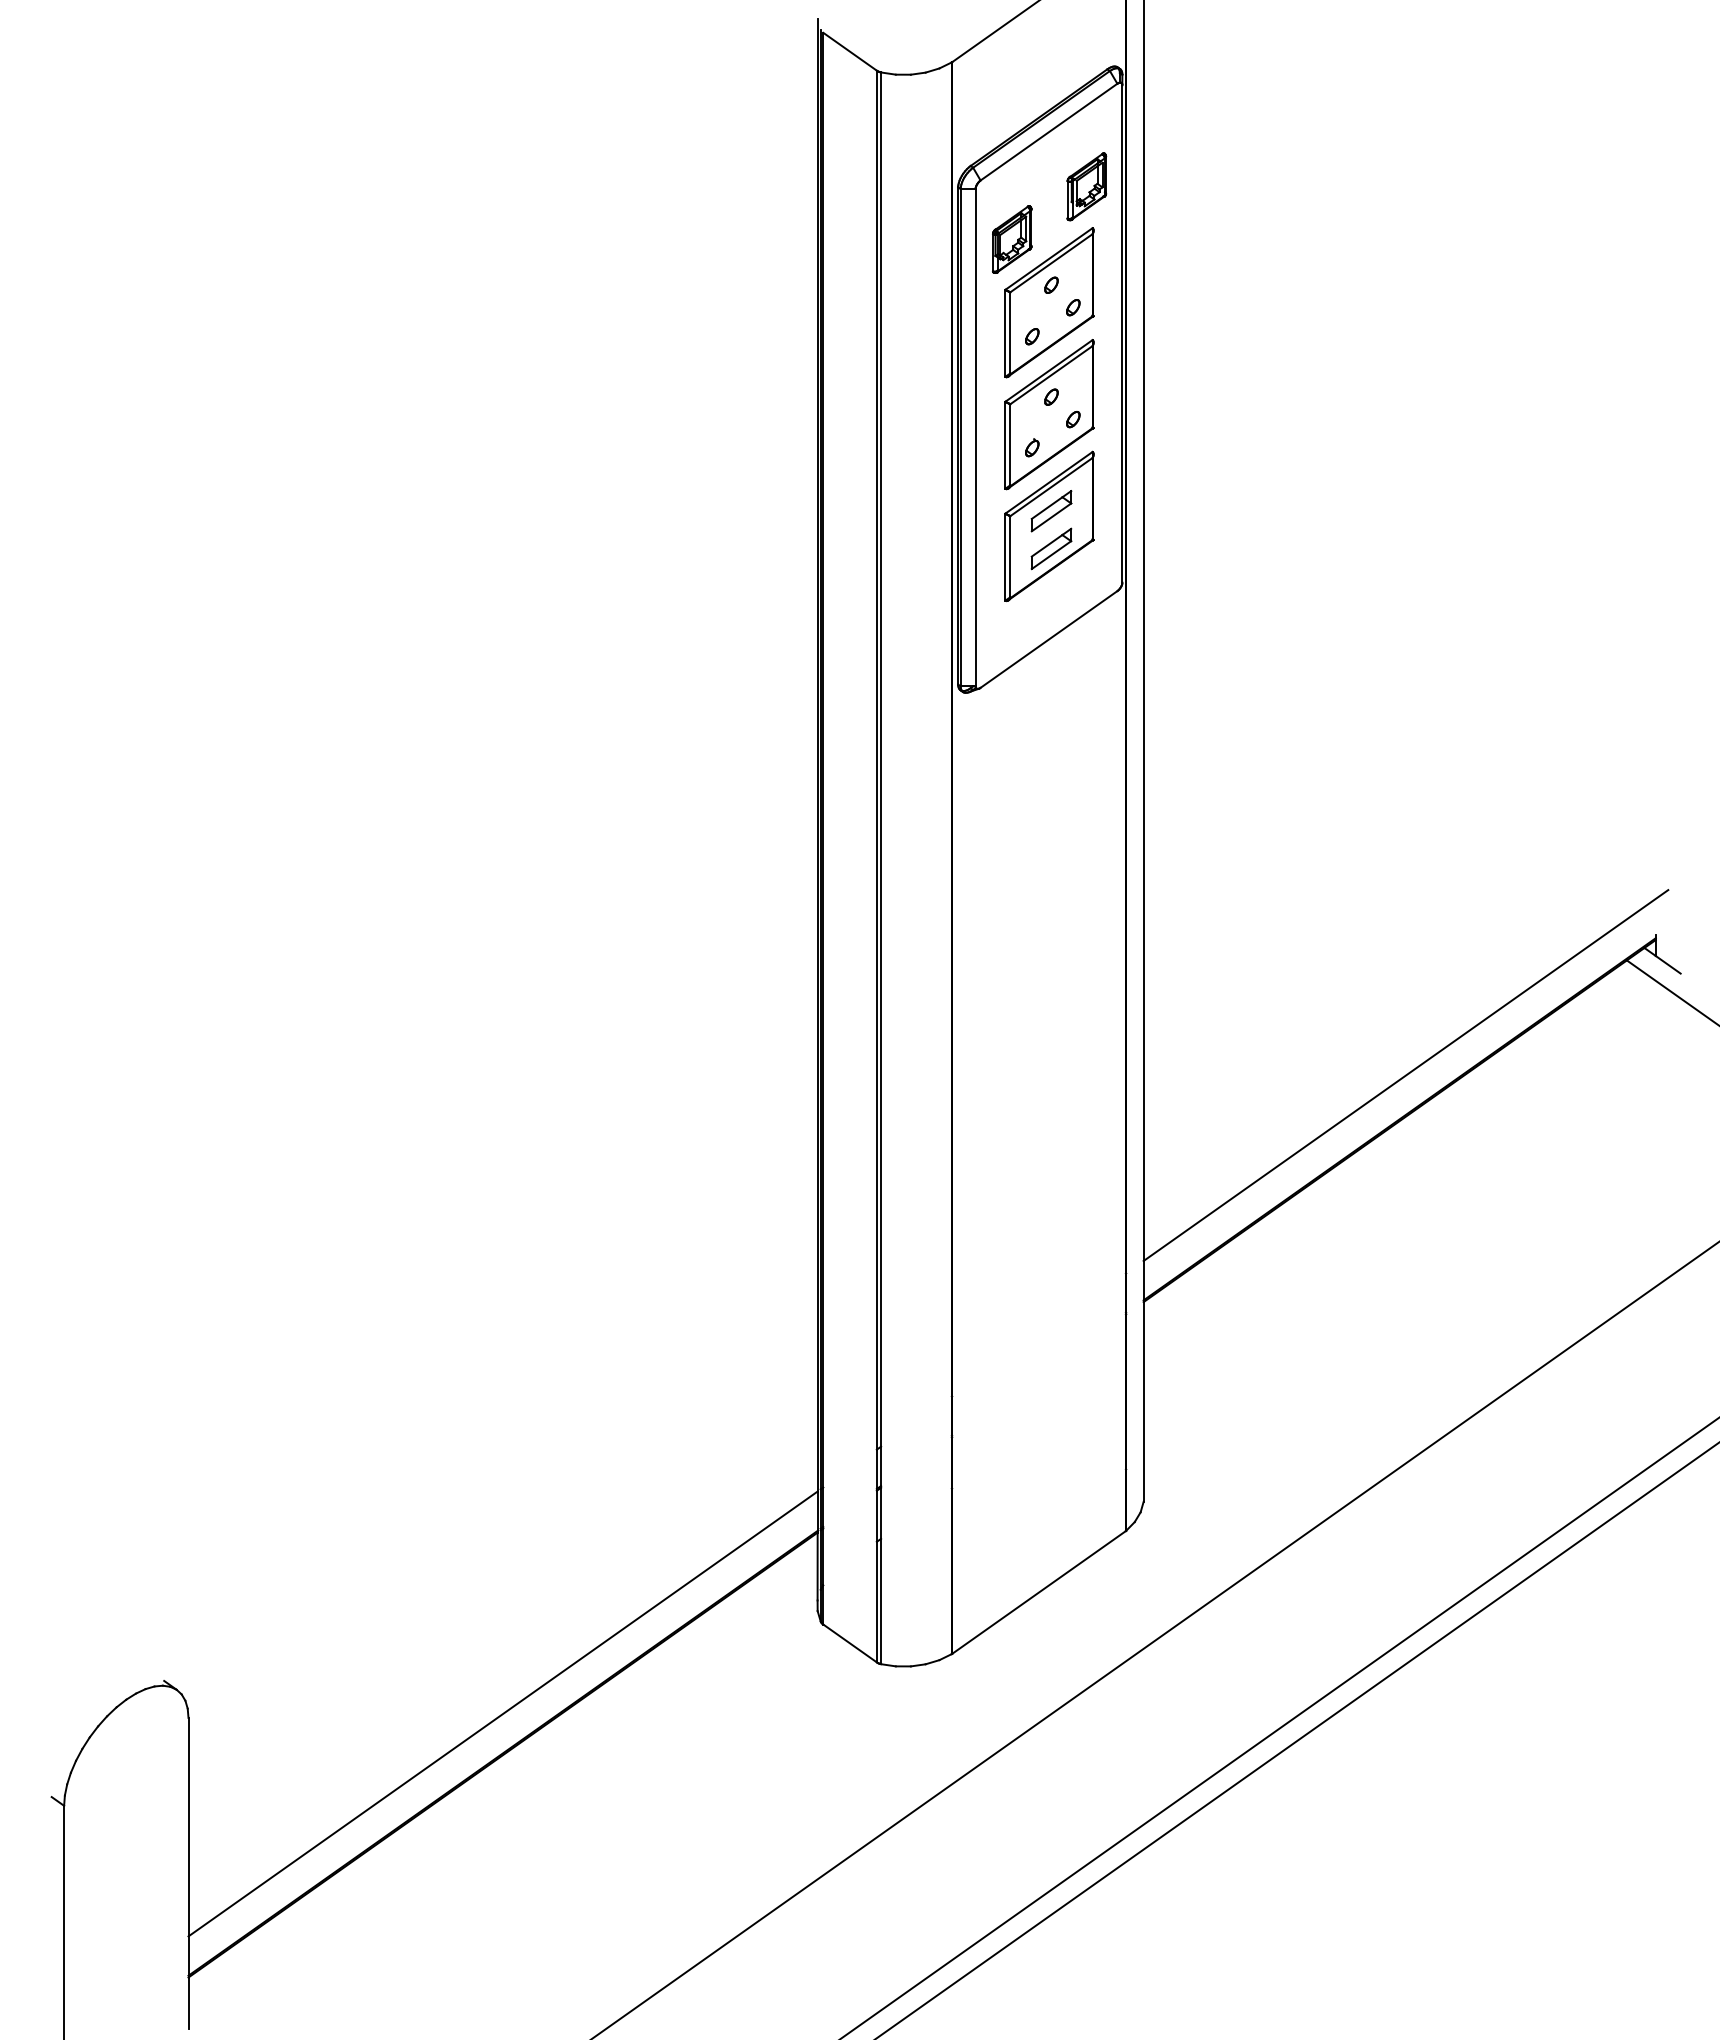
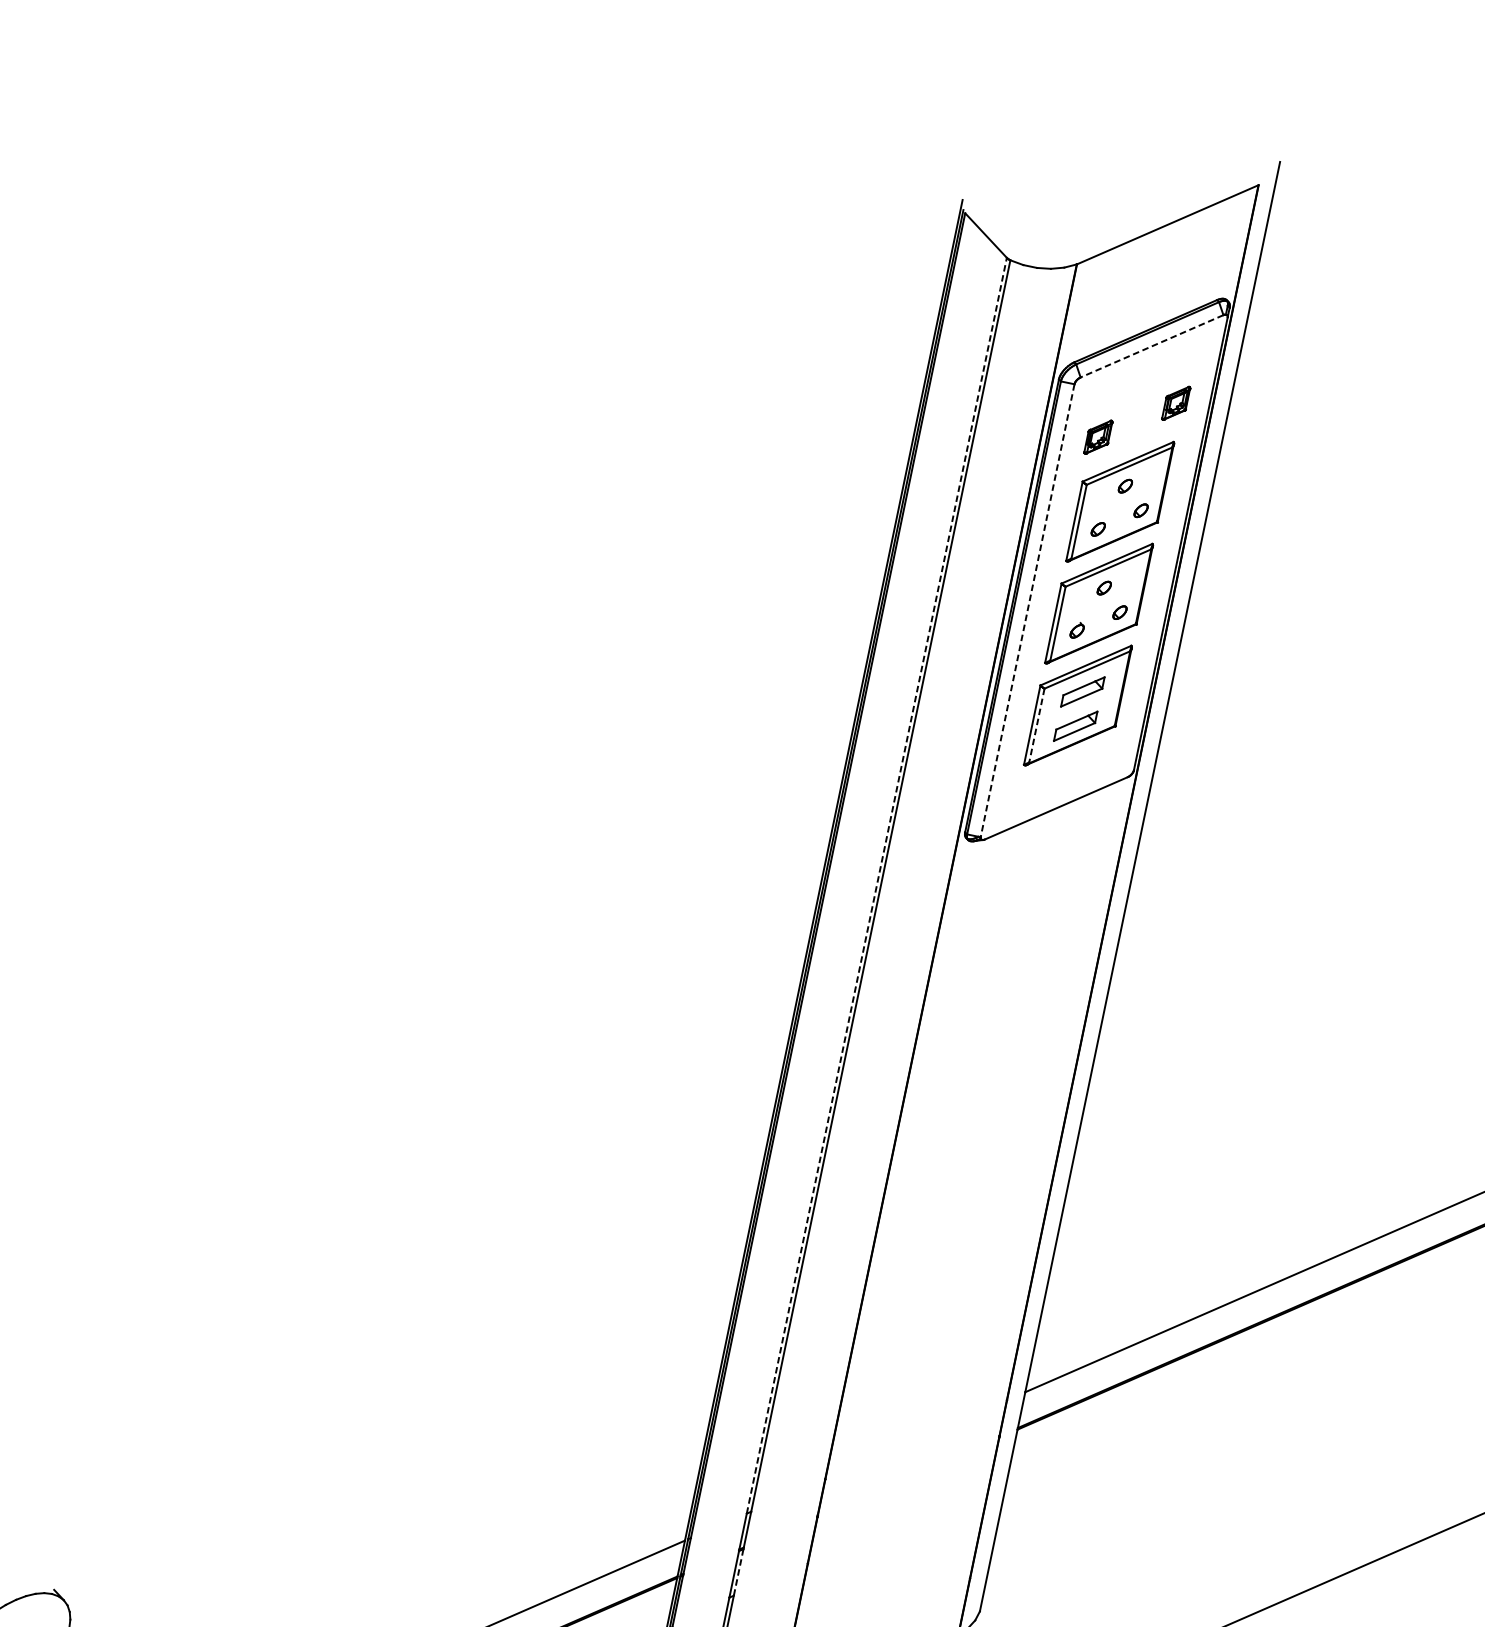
line: (1049, 132) -> (1152, 346), solid -> dashed
part: (1086, 186) -> (1175, 402), size x0.6
part: (1012, 239) -> (1098, 437), size x0.6
line: (975, 437) -> (1027, 610), solid -> dashed
line: (1010, 556) -> (1036, 725), solid -> dashed
line: (876, 760) -> (876, 886), solid -> dashed
line: (881, 1513) -> (738, 1572), solid -> dashed

